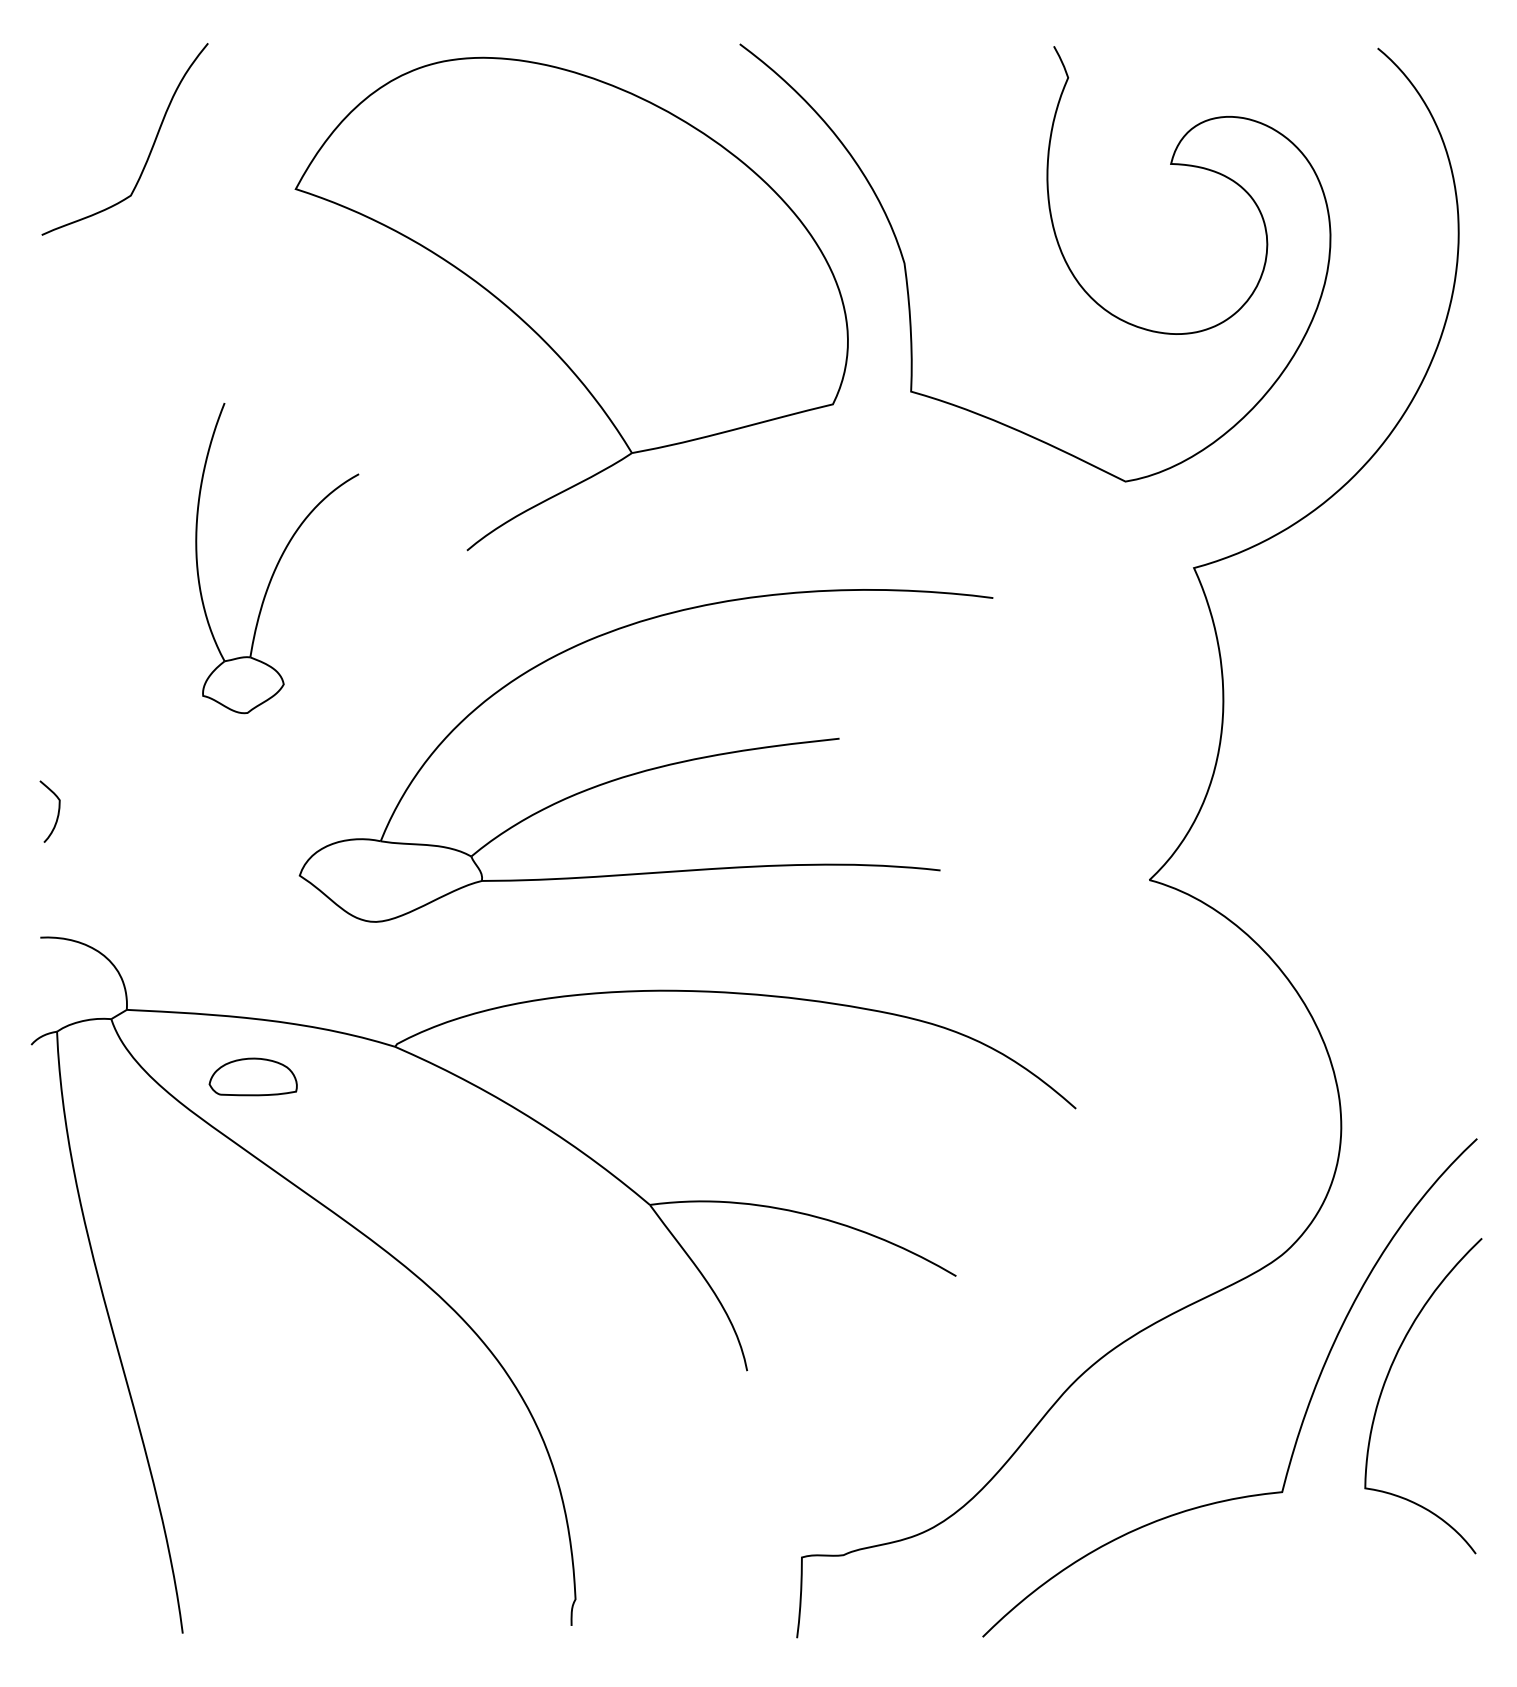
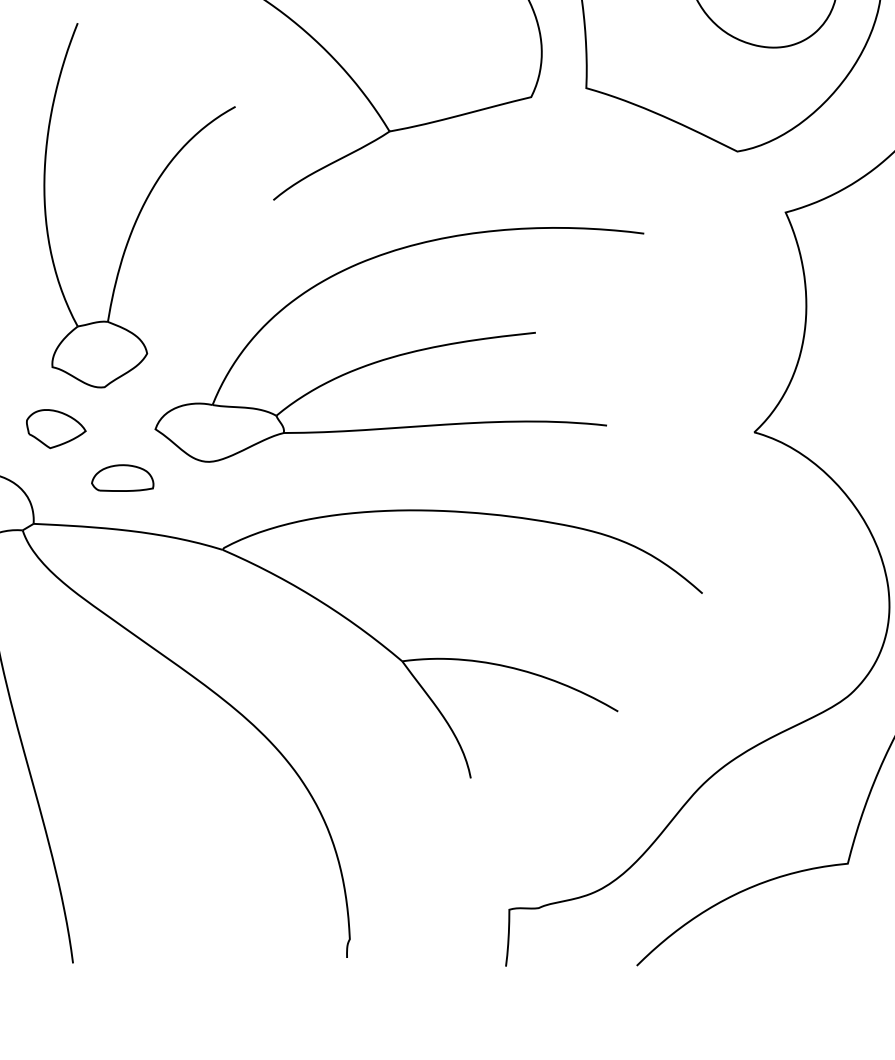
part: (277, 558) -> (139, 205), size x1.67
part: (158, 875) -> (55, 429), added
part: (252, 1076) -> (122, 477), moved

